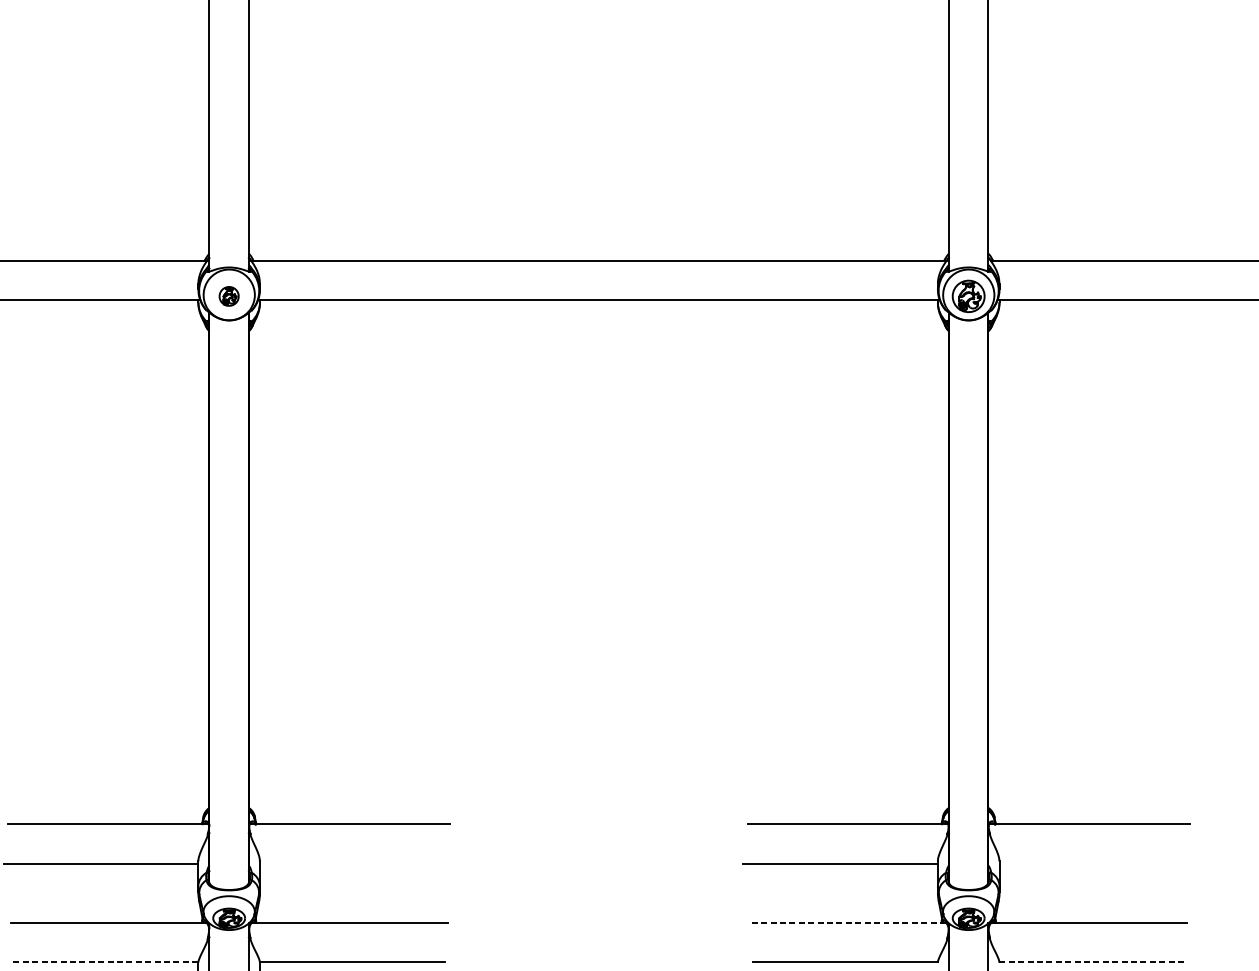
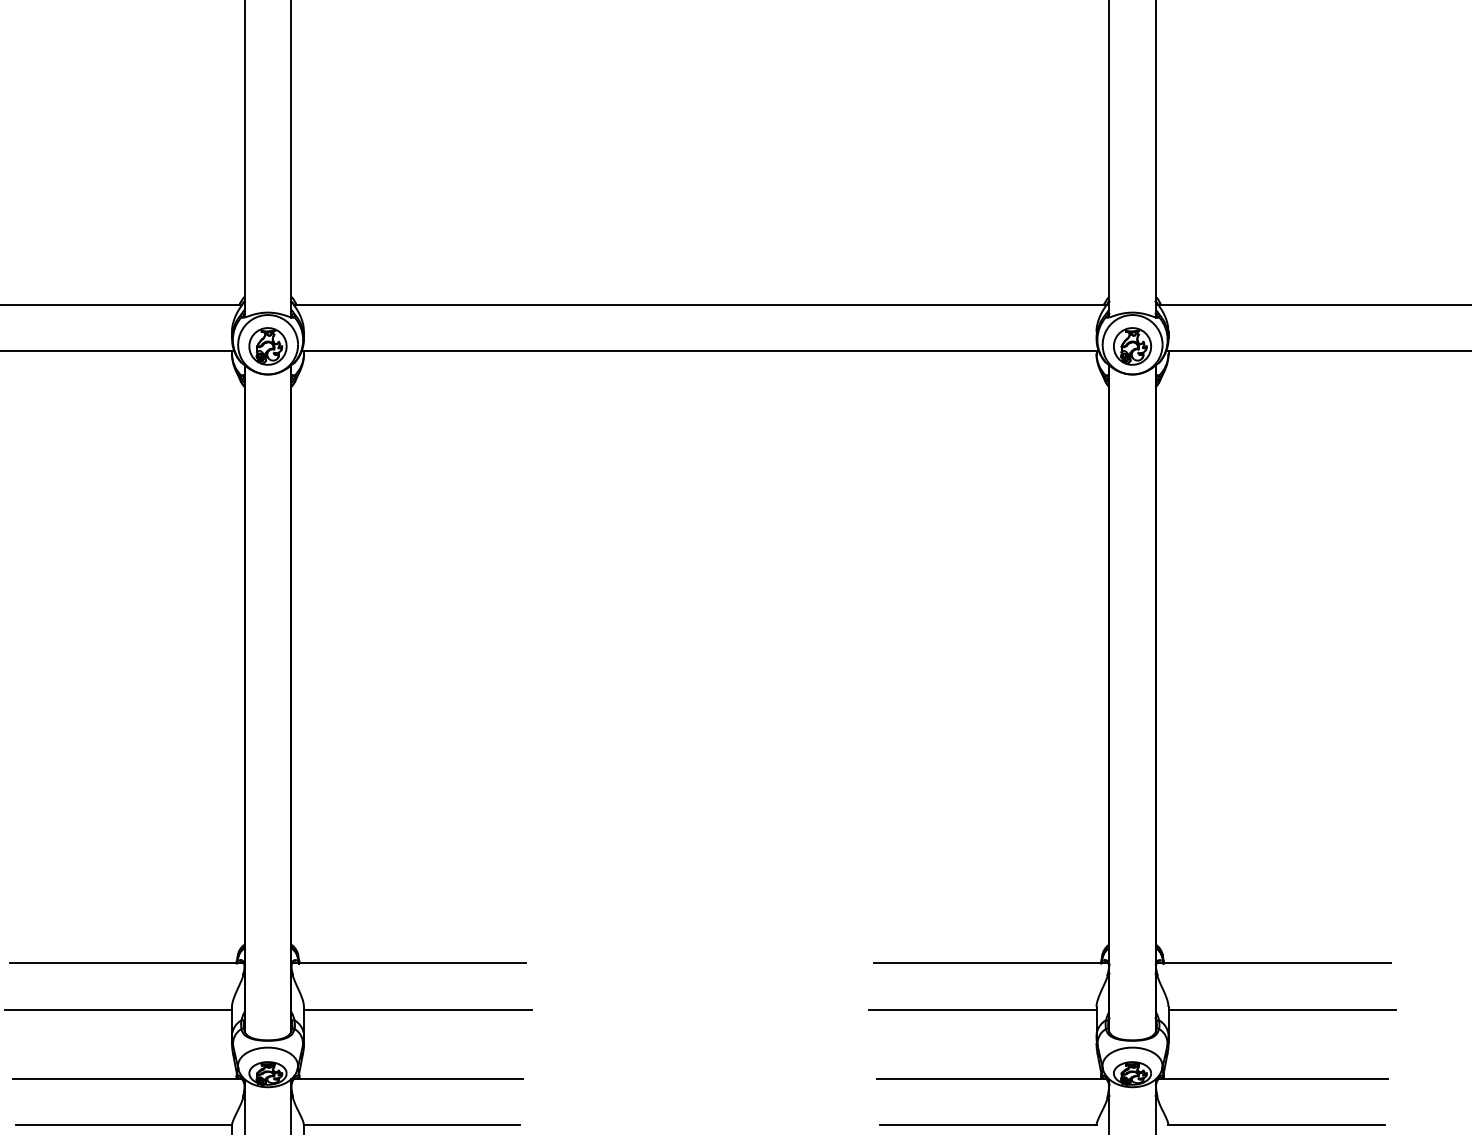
part: (228, 296) -> (267, 346), size x1.67
line: (357, 863) -> (417, 1009), added
line: (1096, 863) -> (1282, 1009), added
line: (847, 922) -> (990, 1078), dashed -> solid
line: (106, 961) -> (124, 1124), dashed -> solid
line: (1091, 961) -> (1276, 1124), dashed -> solid

